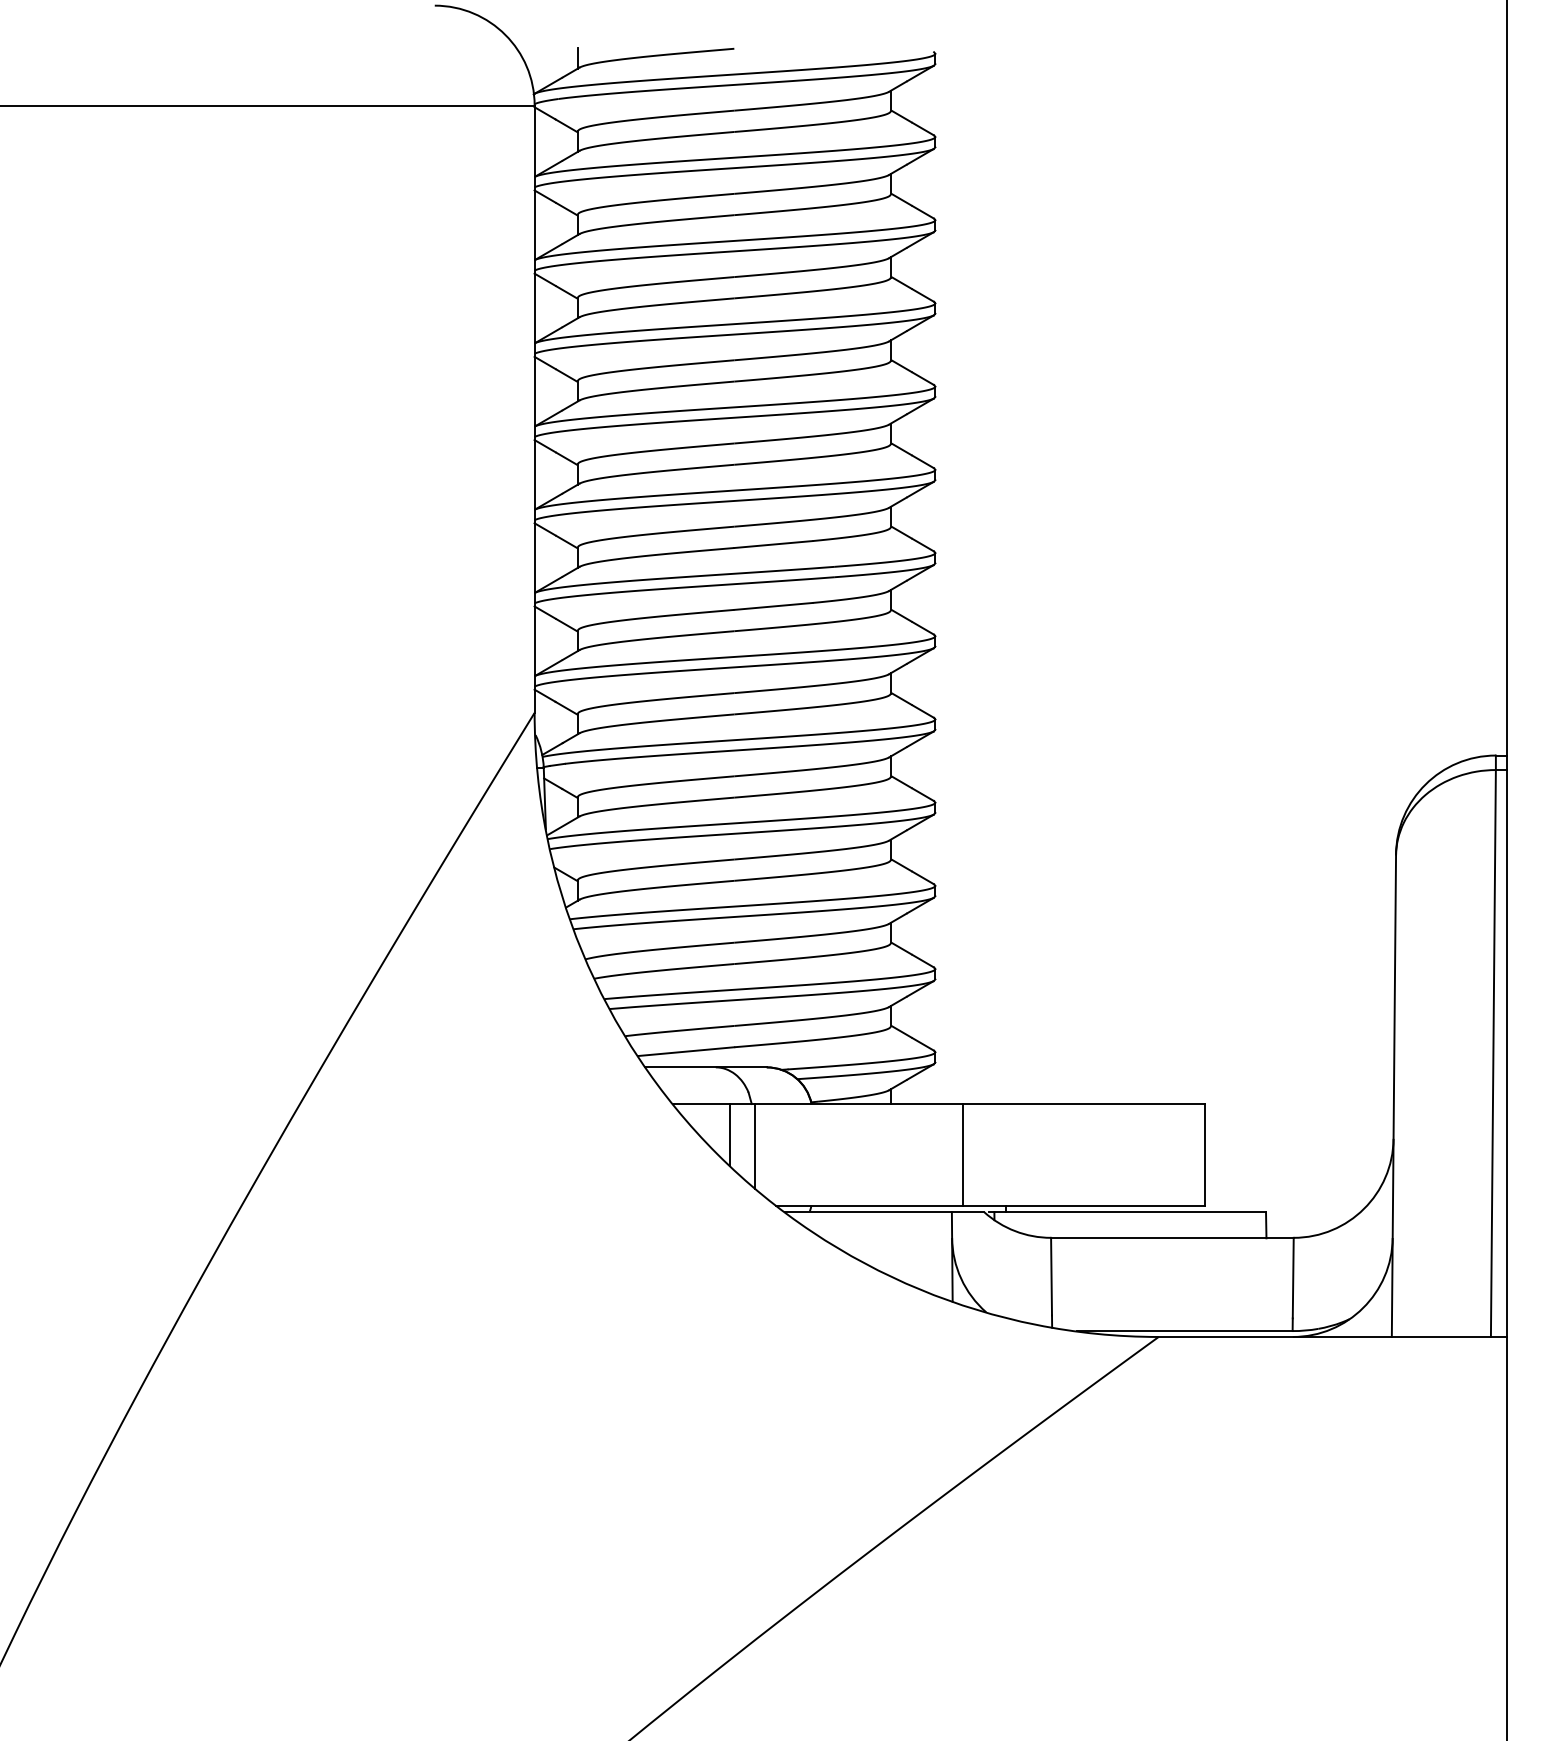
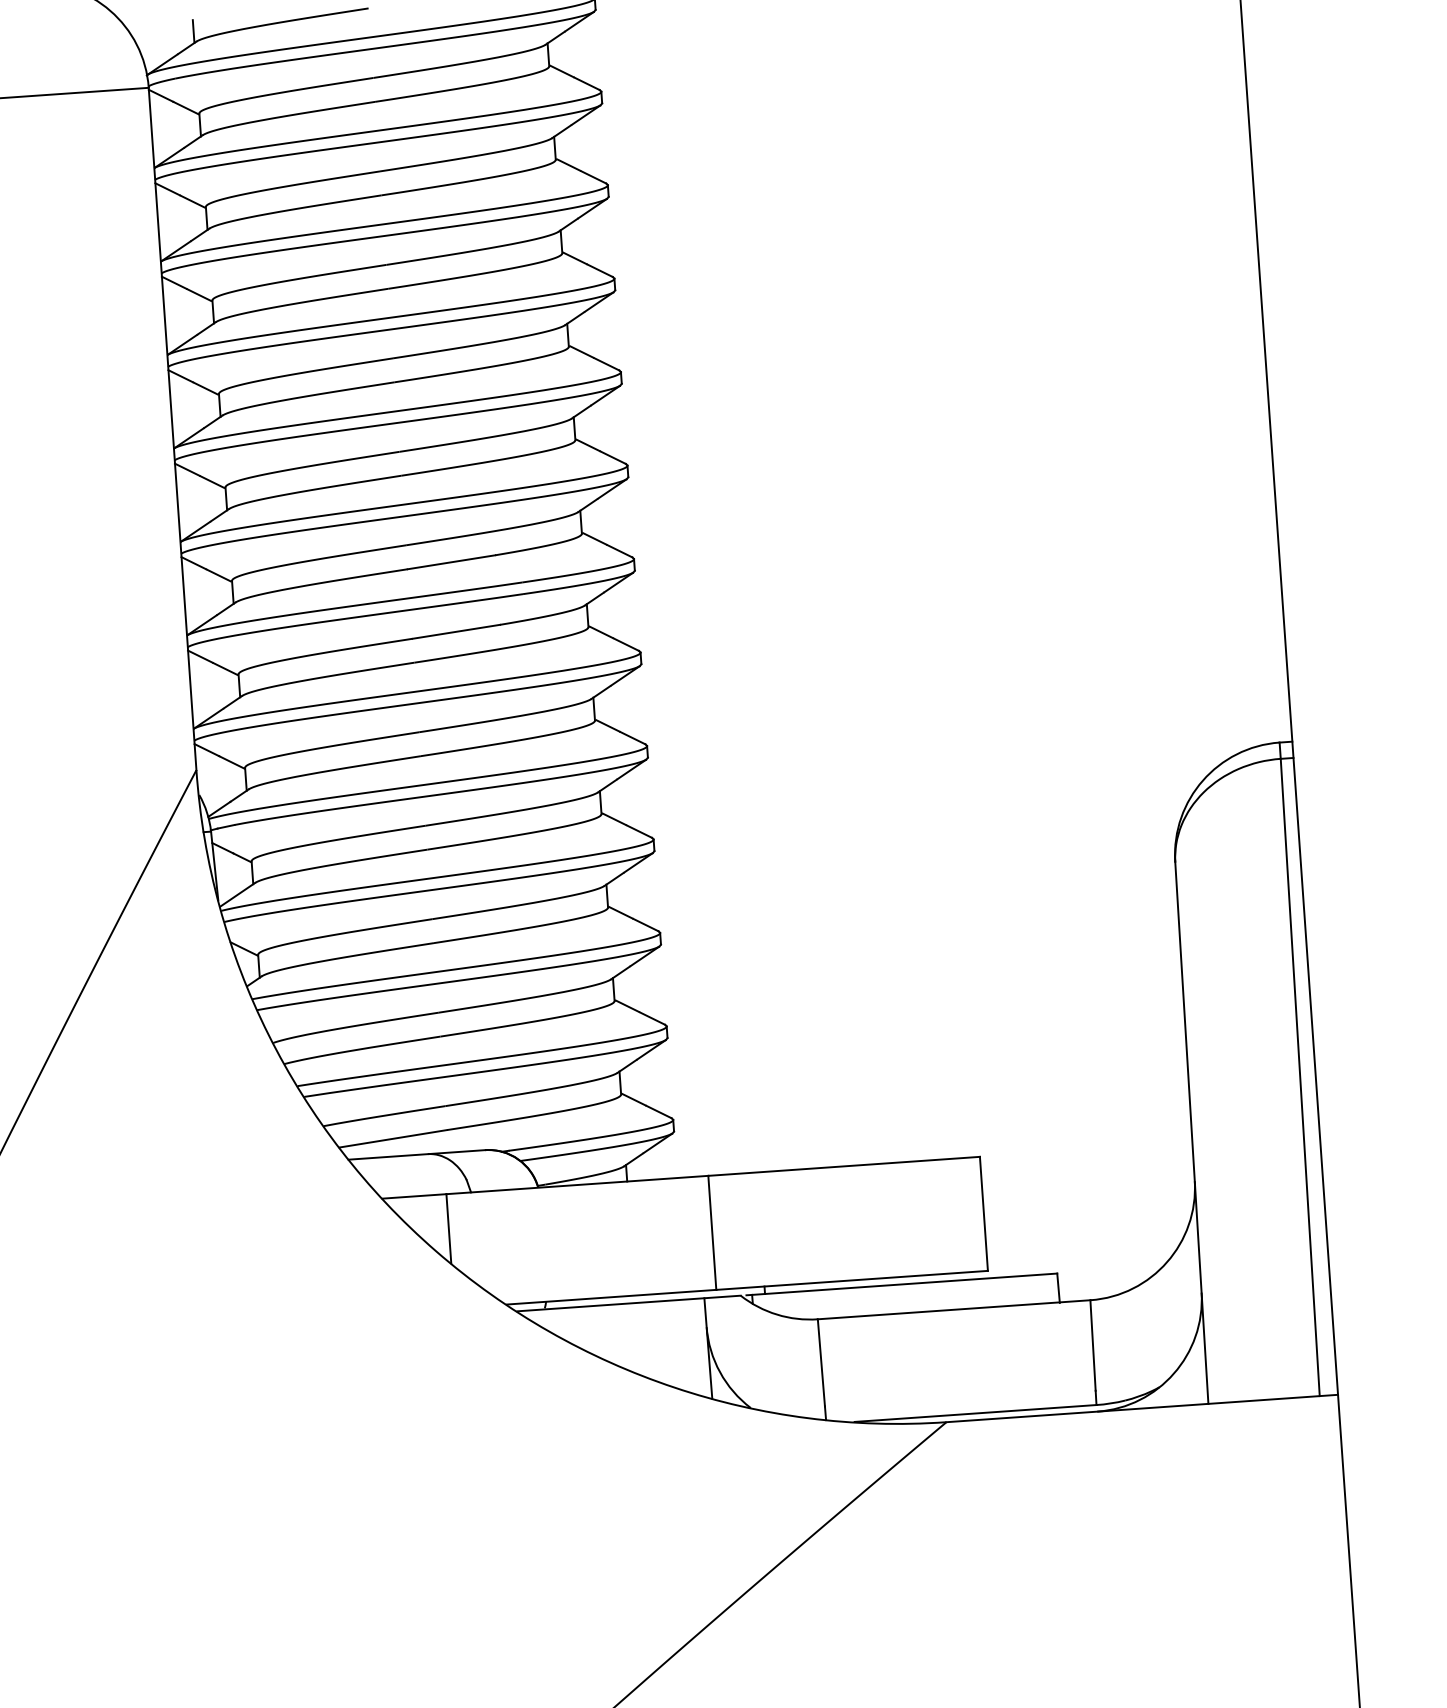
line: (754, 1146) -> (477, 1239), removed

